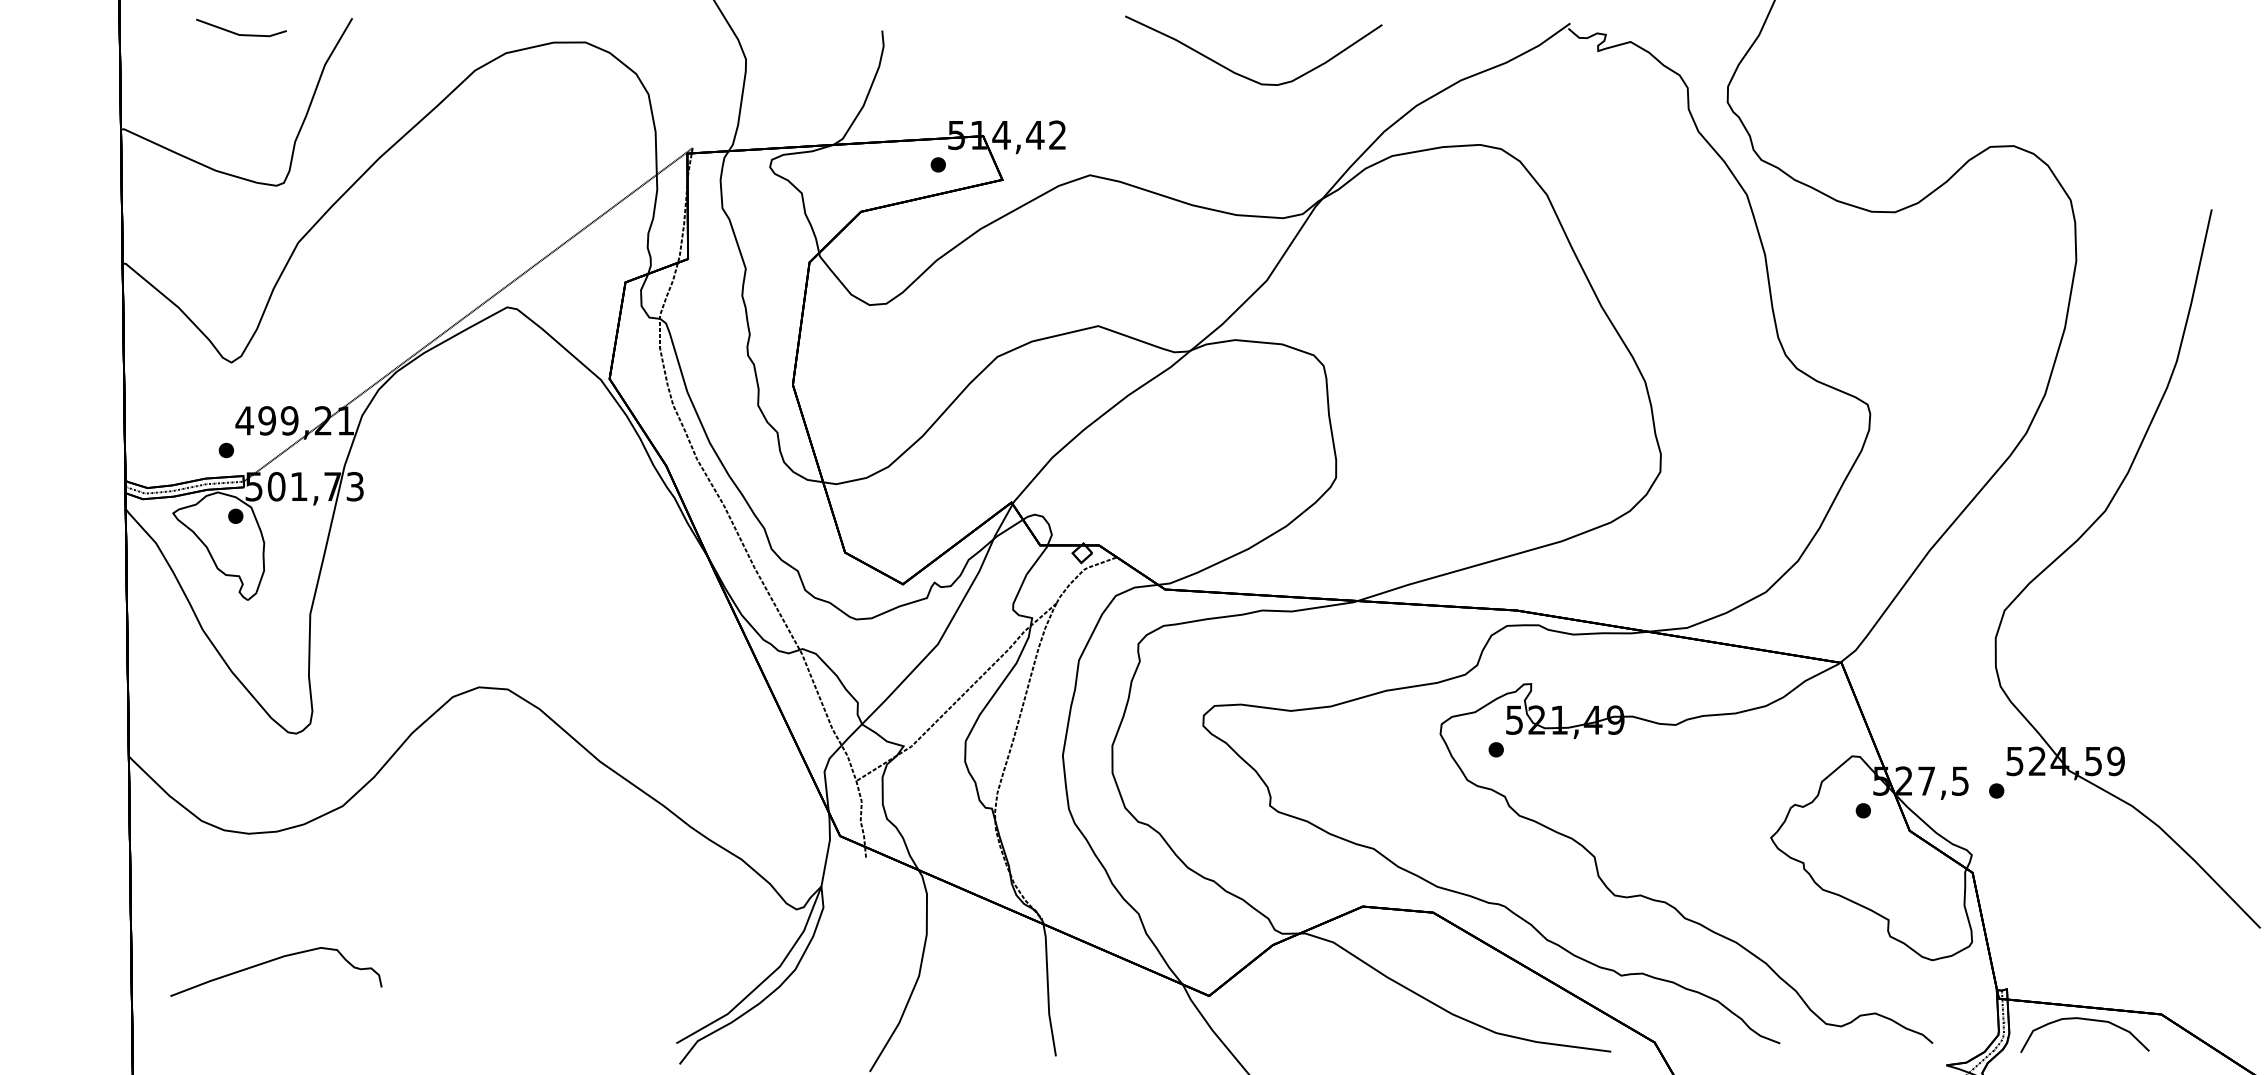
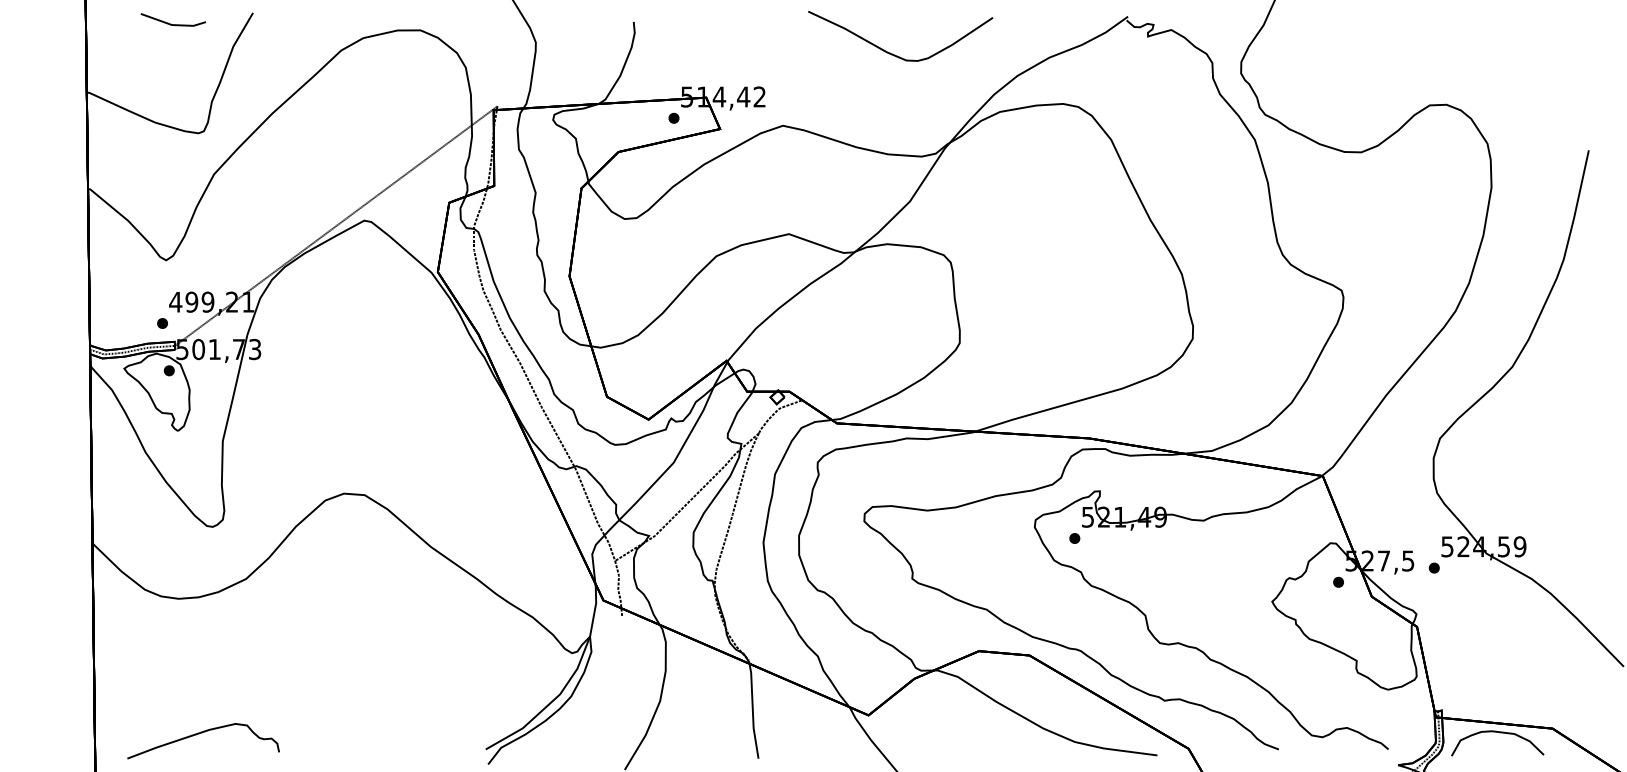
part: (272, 961) -> (200, 733), moved

